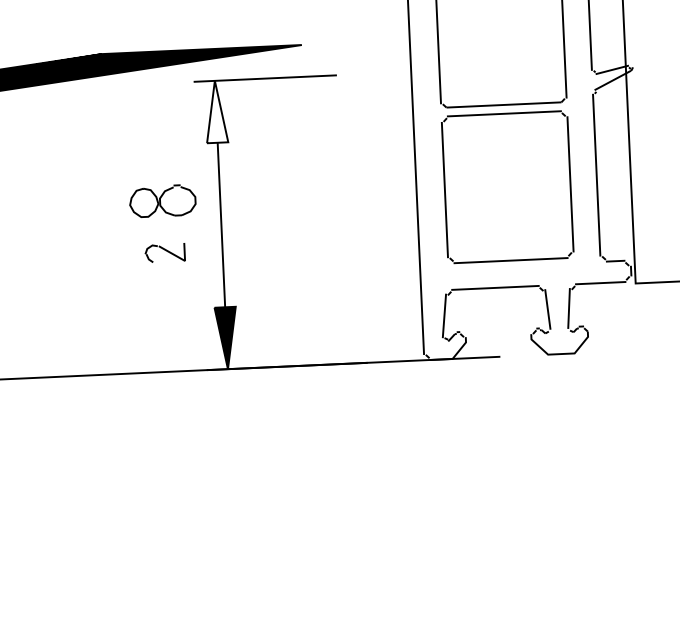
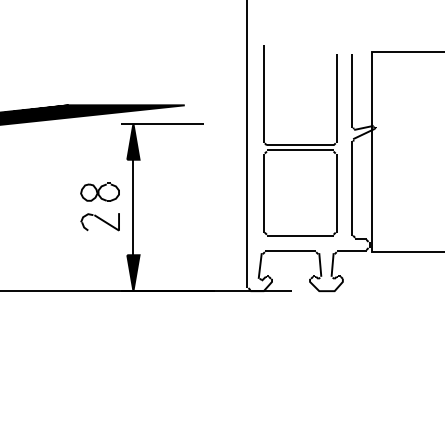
fill: (216, 111) -> (133, 141), added
part: (164, 253) -> (99, 222), size x1.67

